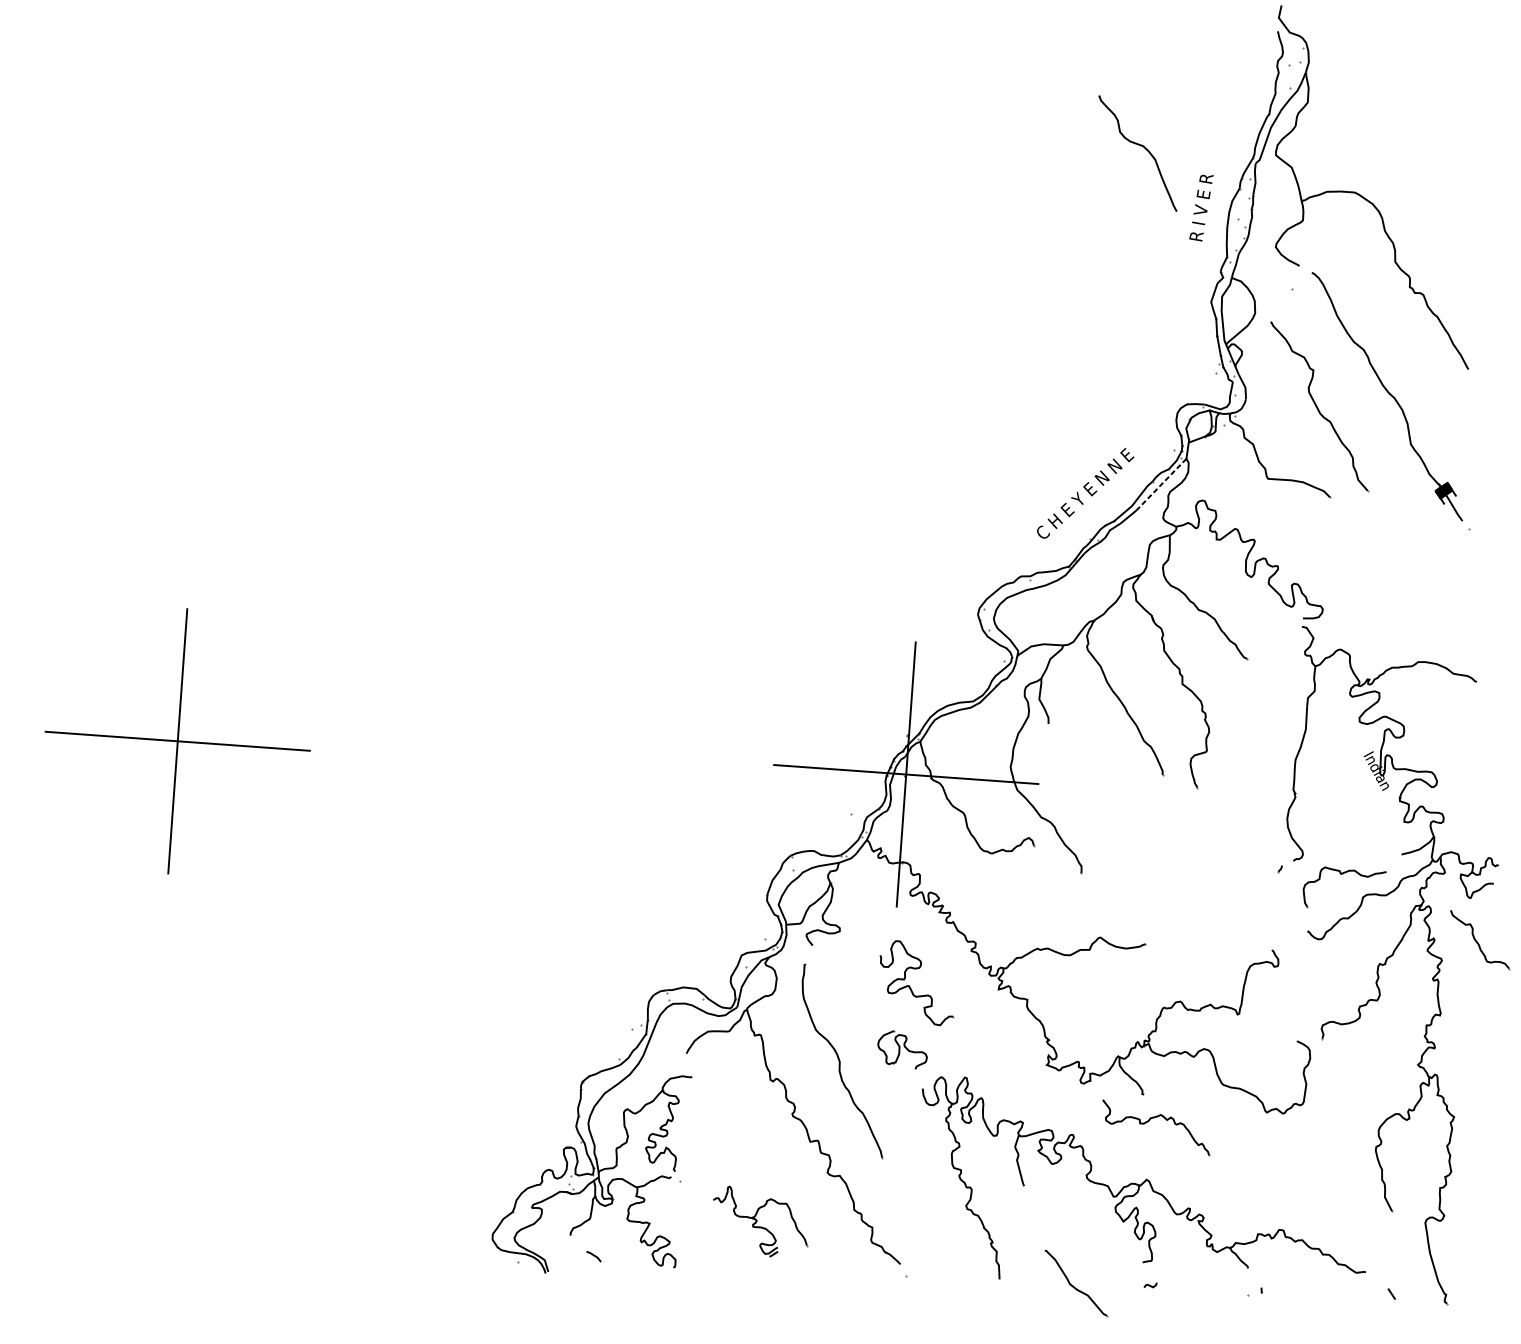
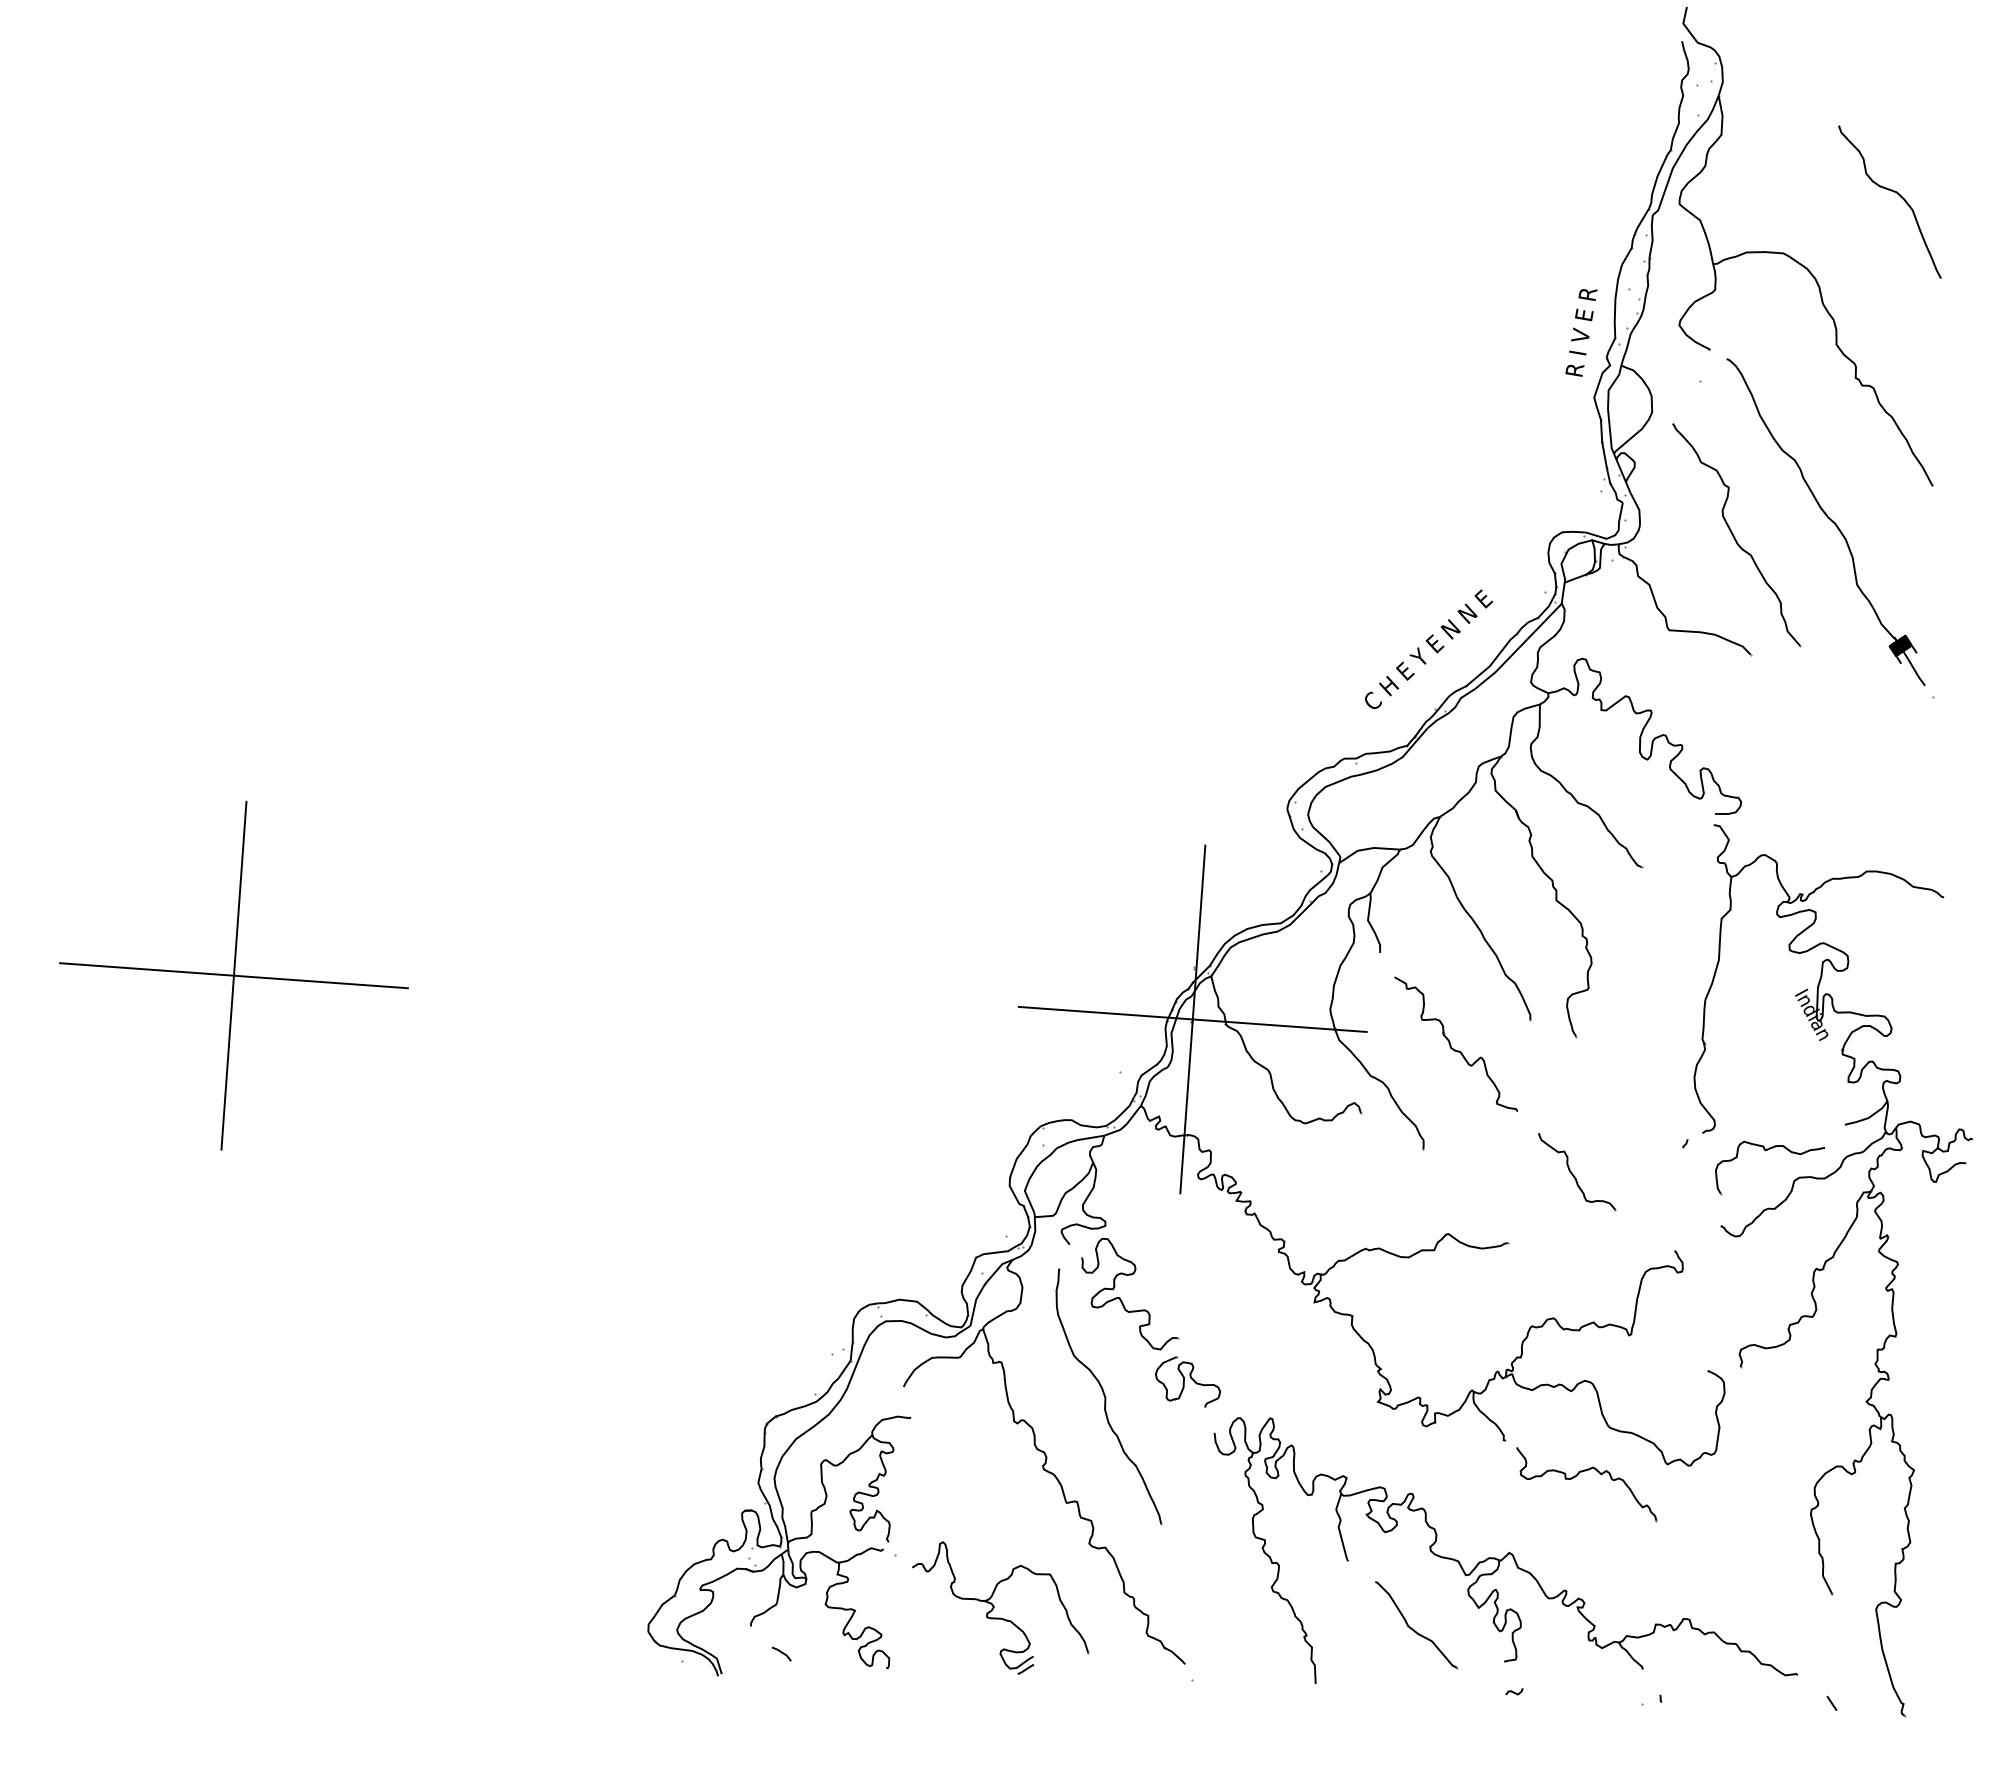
part: (1140, 146) -> (1893, 192), moved
text: (1201, 207) -> (1581, 332), moved
line: (1161, 485) -> (1528, 638), dashed -> solid
part: (1105, 792) -> (1455, 1043), added
part: (1480, 940) -> (1577, 1172), moved
part: (909, 985) -> (1120, 1297), moved
part: (1149, 1121) -> (1577, 1476), moved
part: (760, 1221) -> (1000, 1607), size x1.43
part: (1076, 1283) -> (1416, 1625), moved

